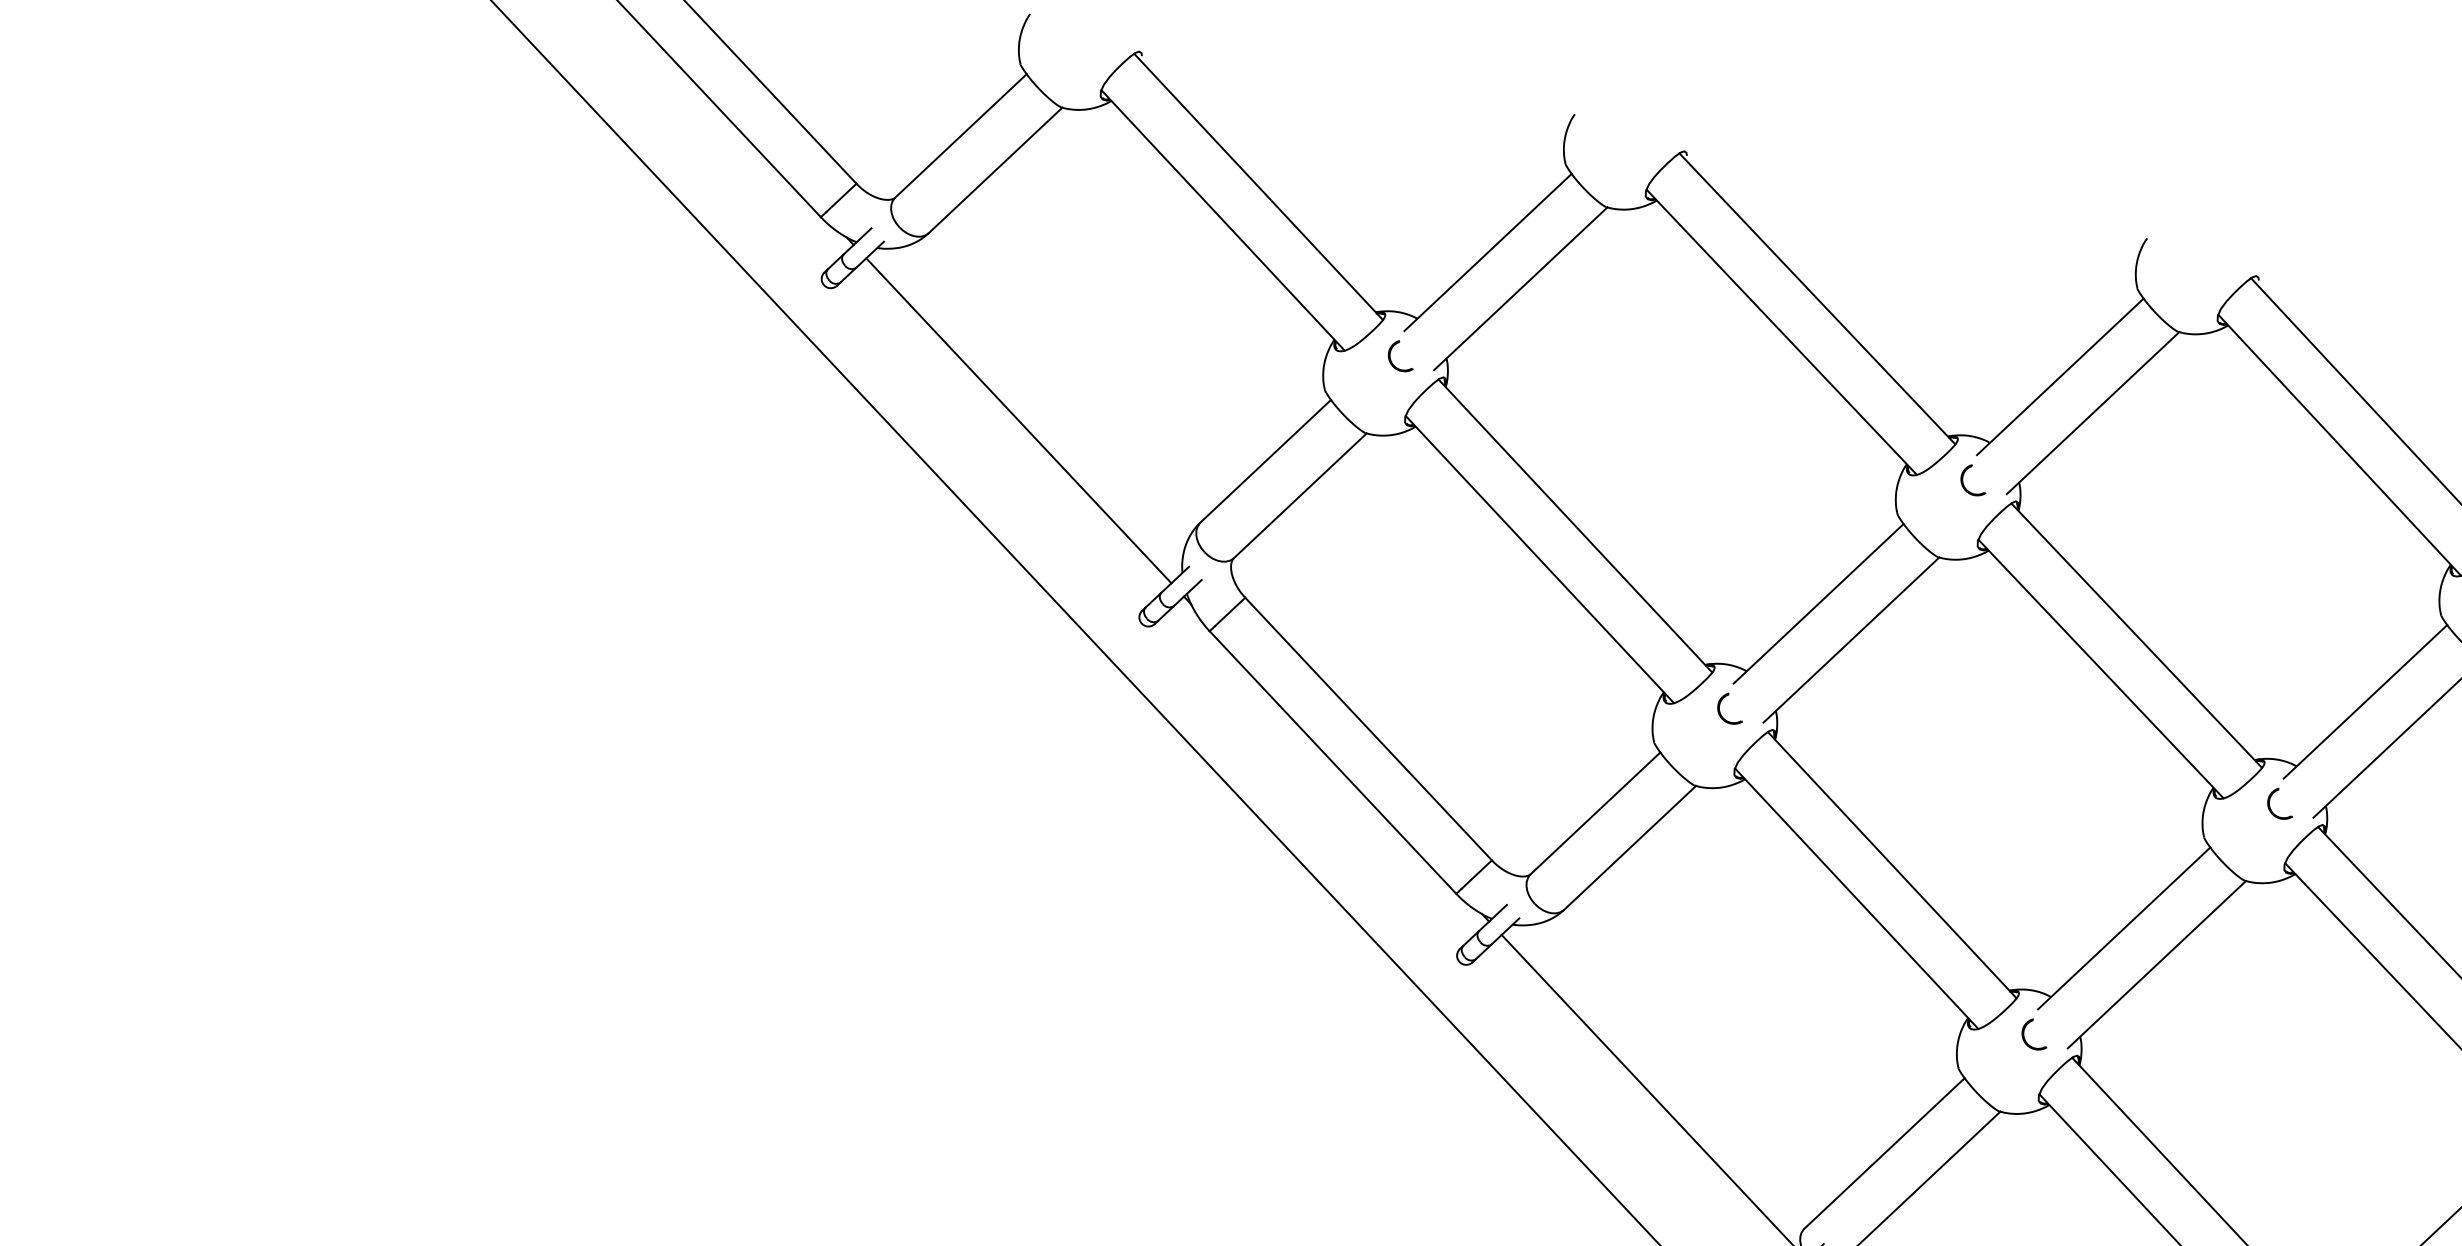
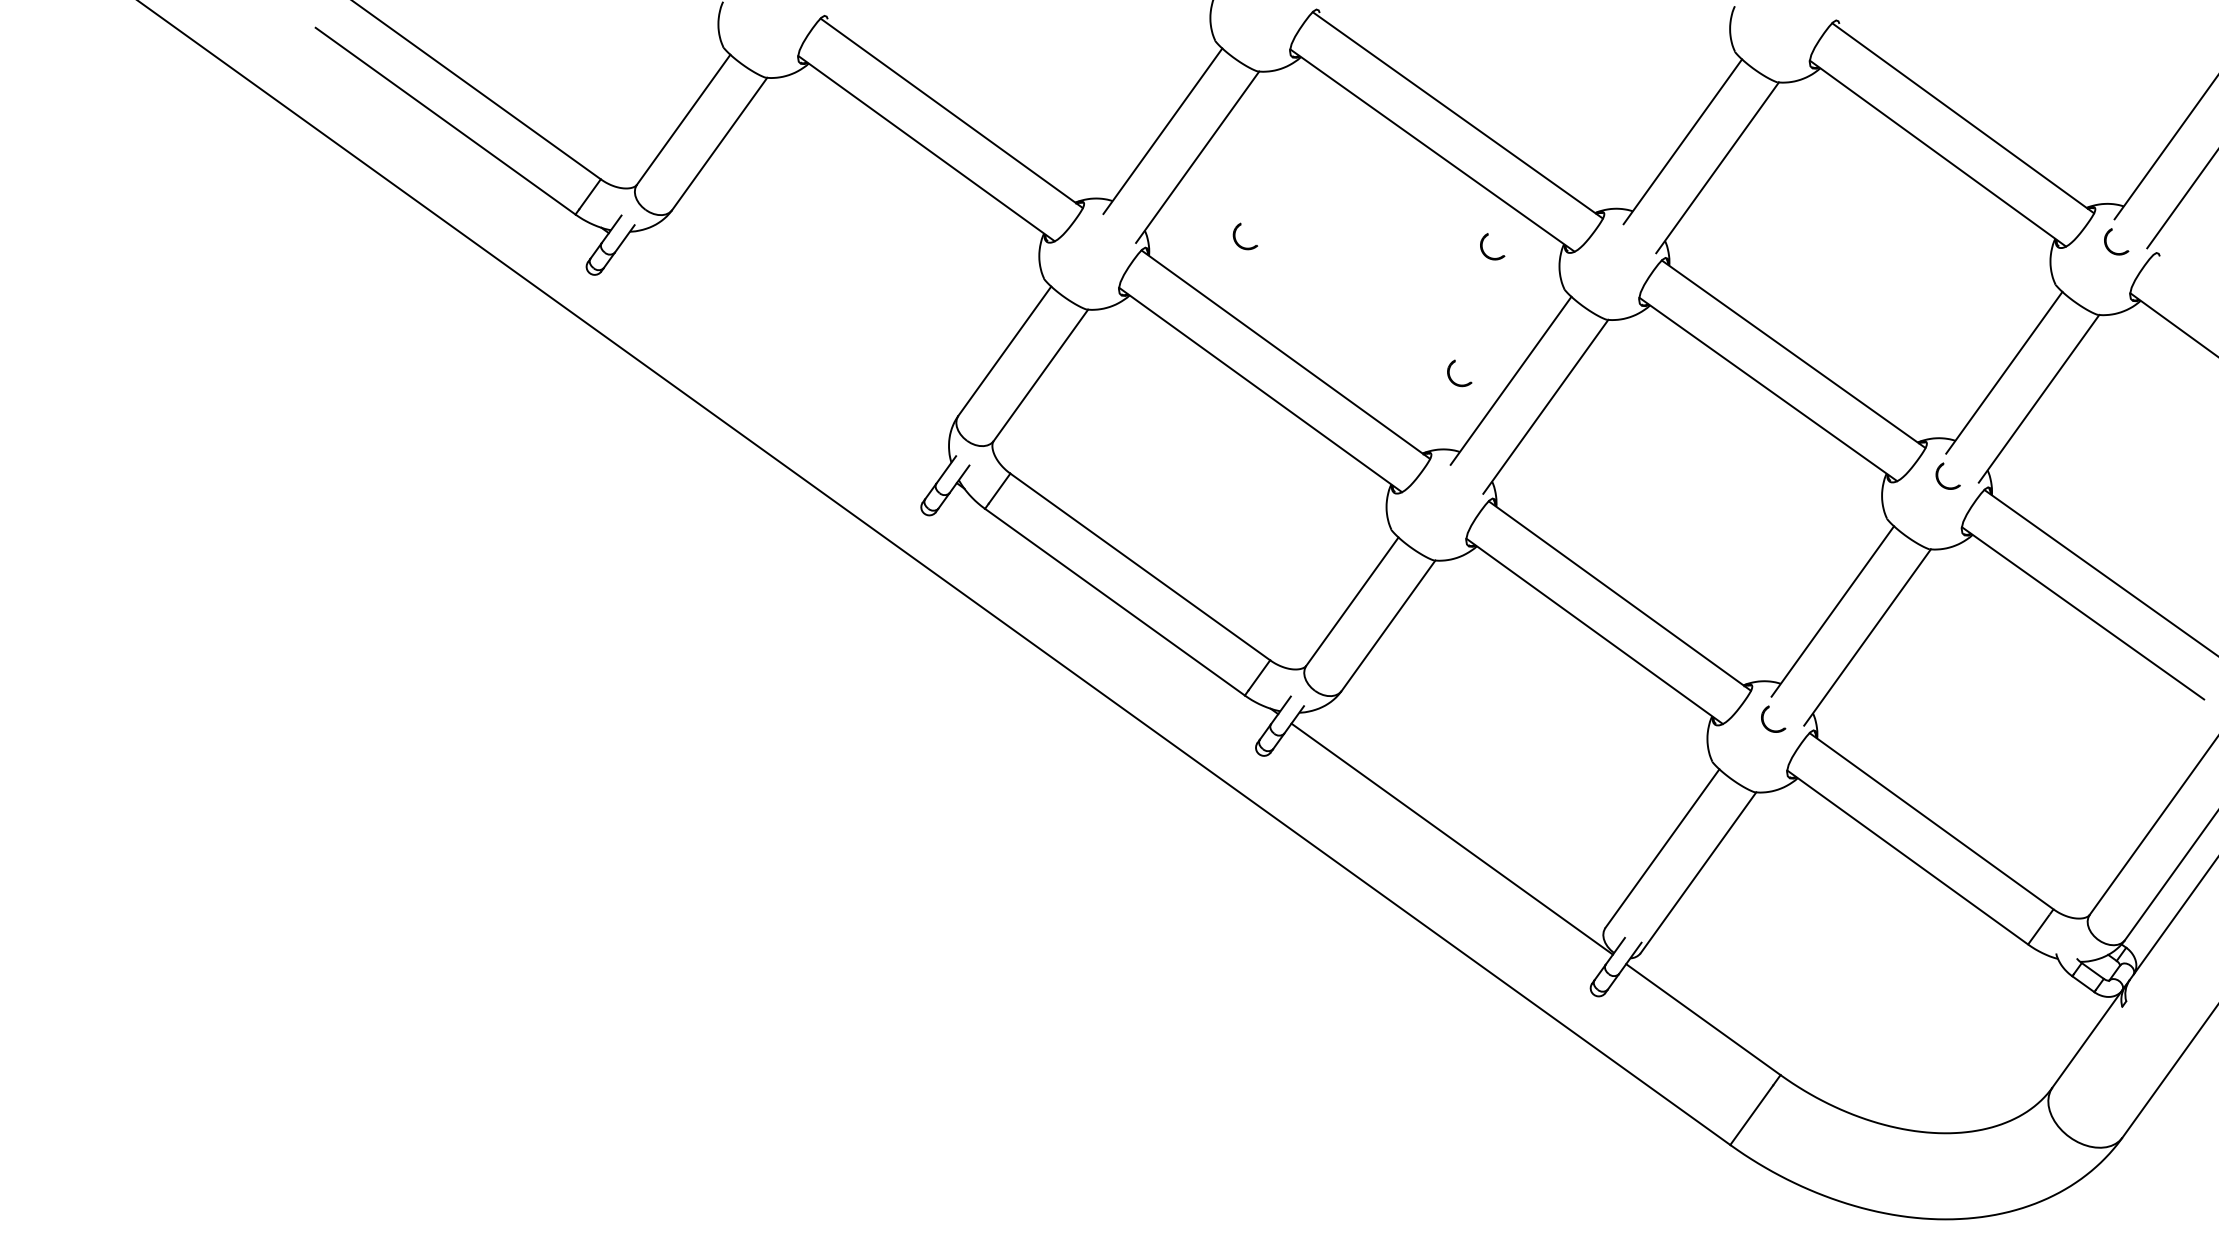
part: (1391, 360) -> (1237, 241), moved
line: (1018, 420) -> (782, 357), removed
part: (1964, 483) -> (1484, 251), moved
part: (1720, 709) -> (1450, 375), moved

